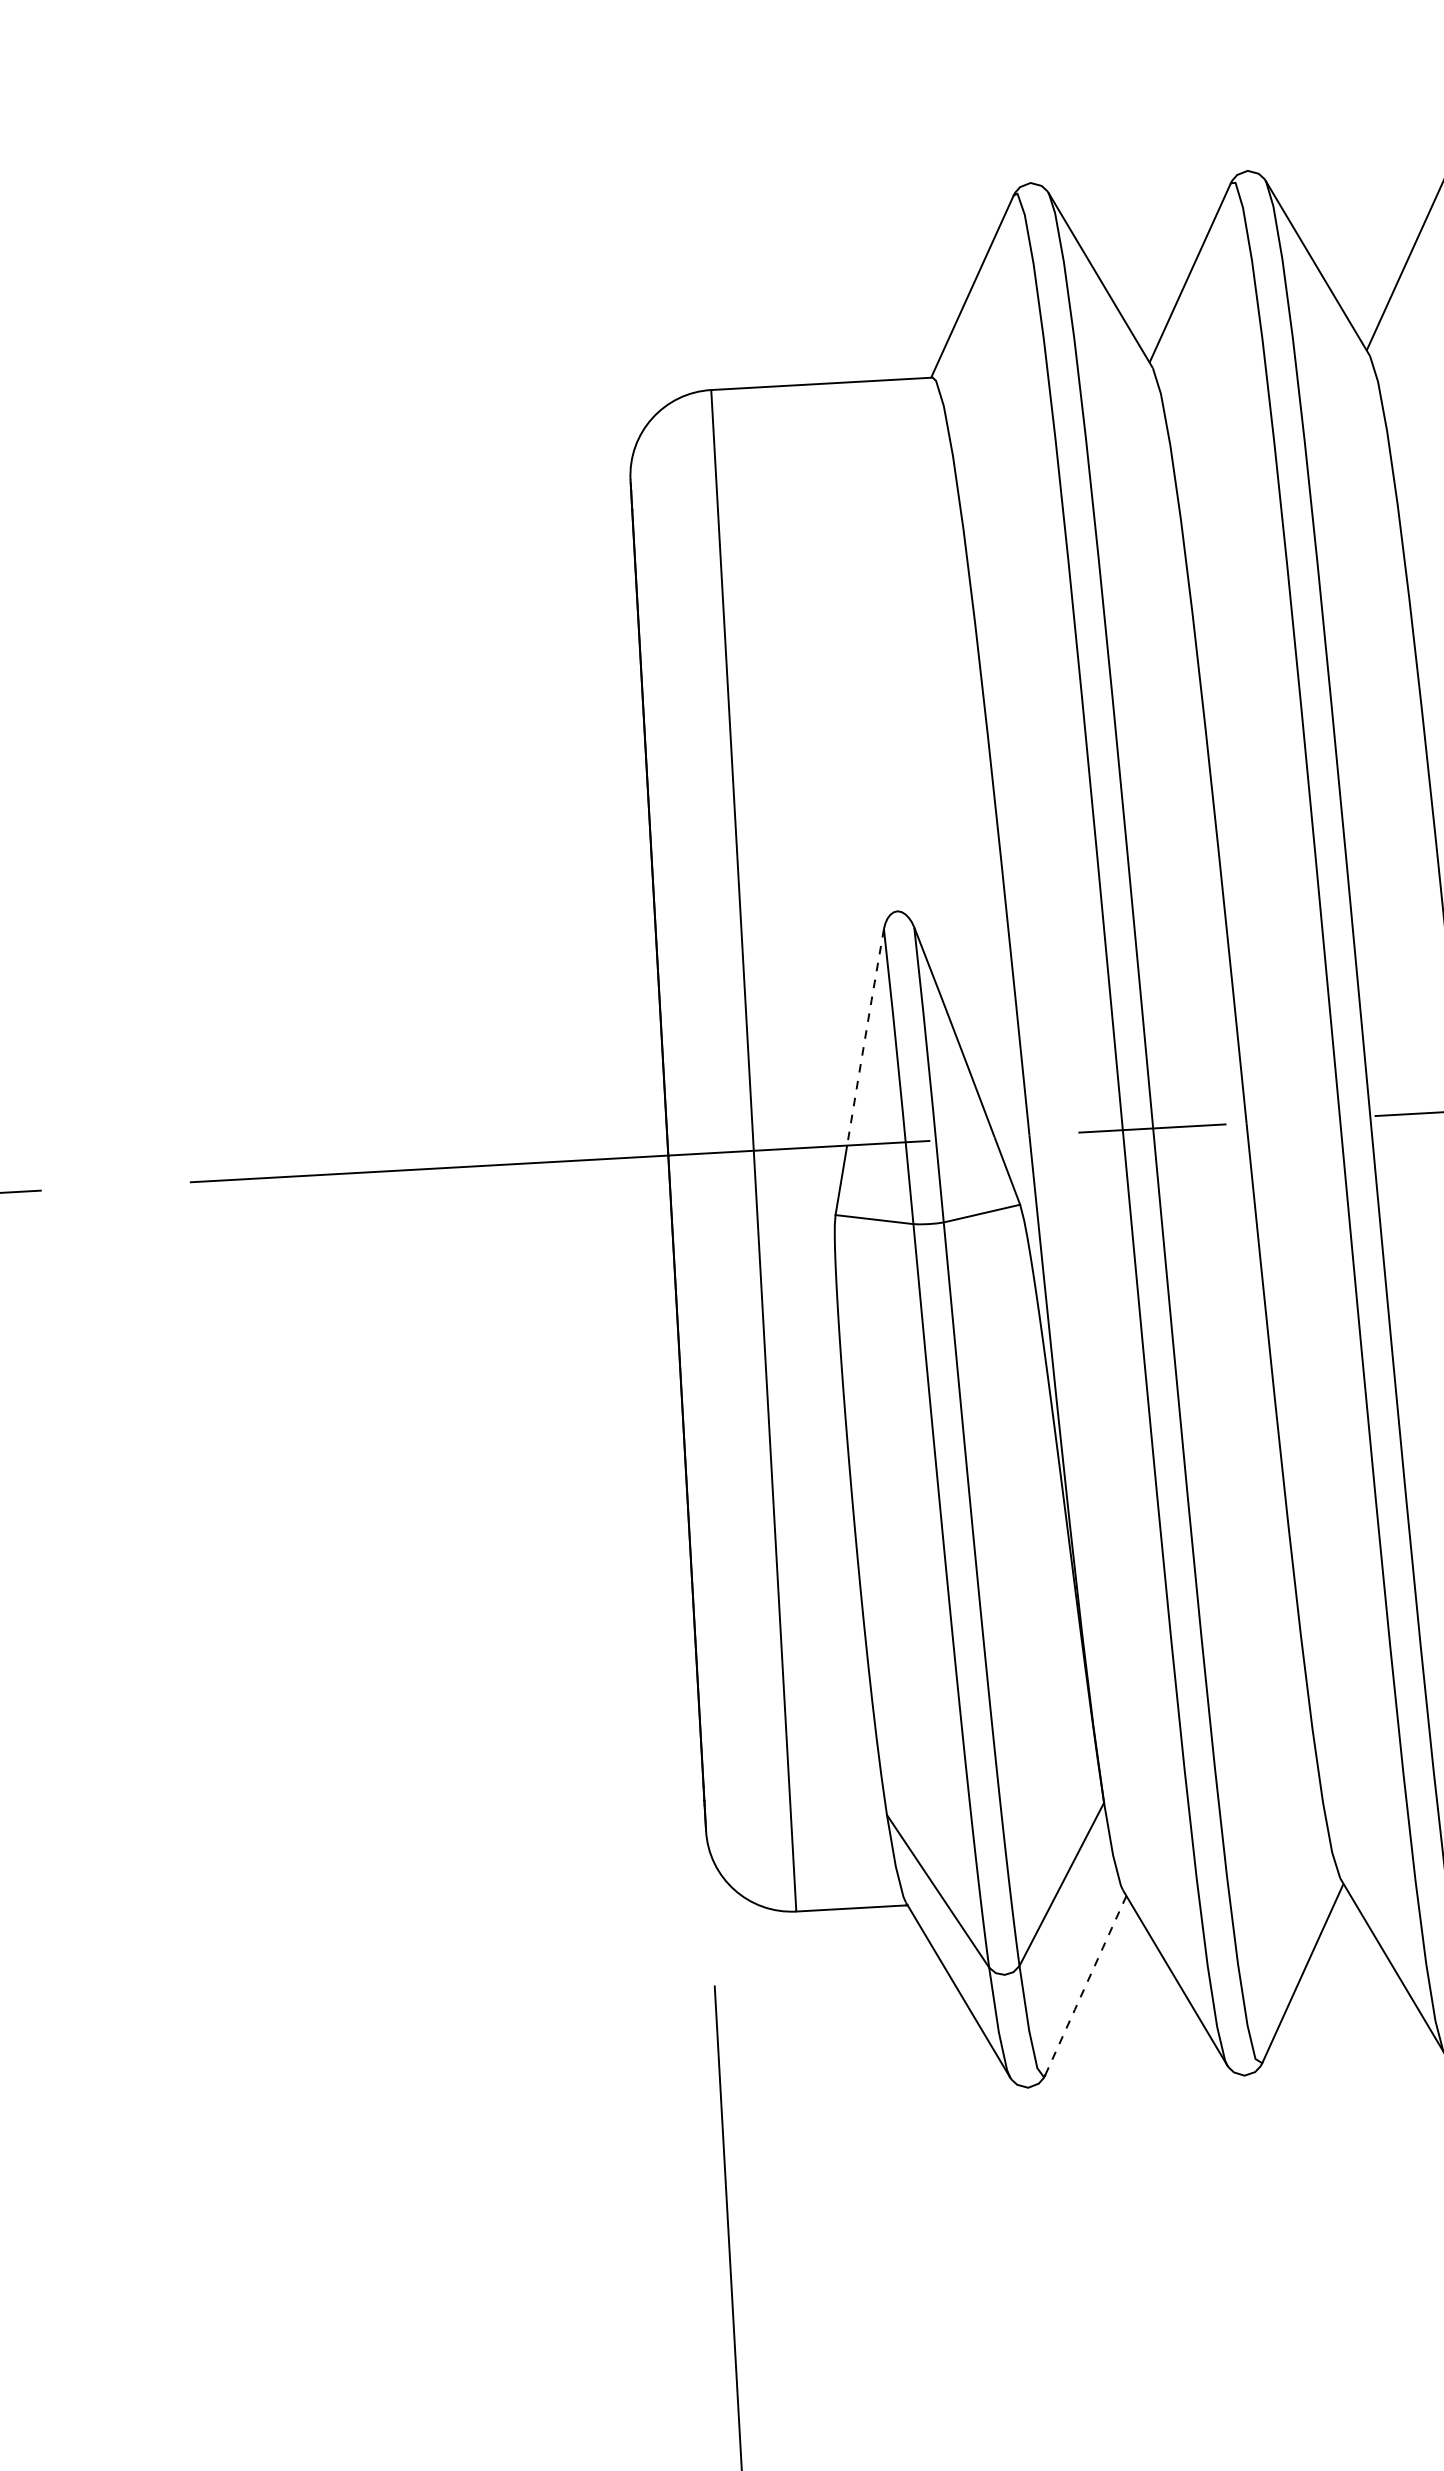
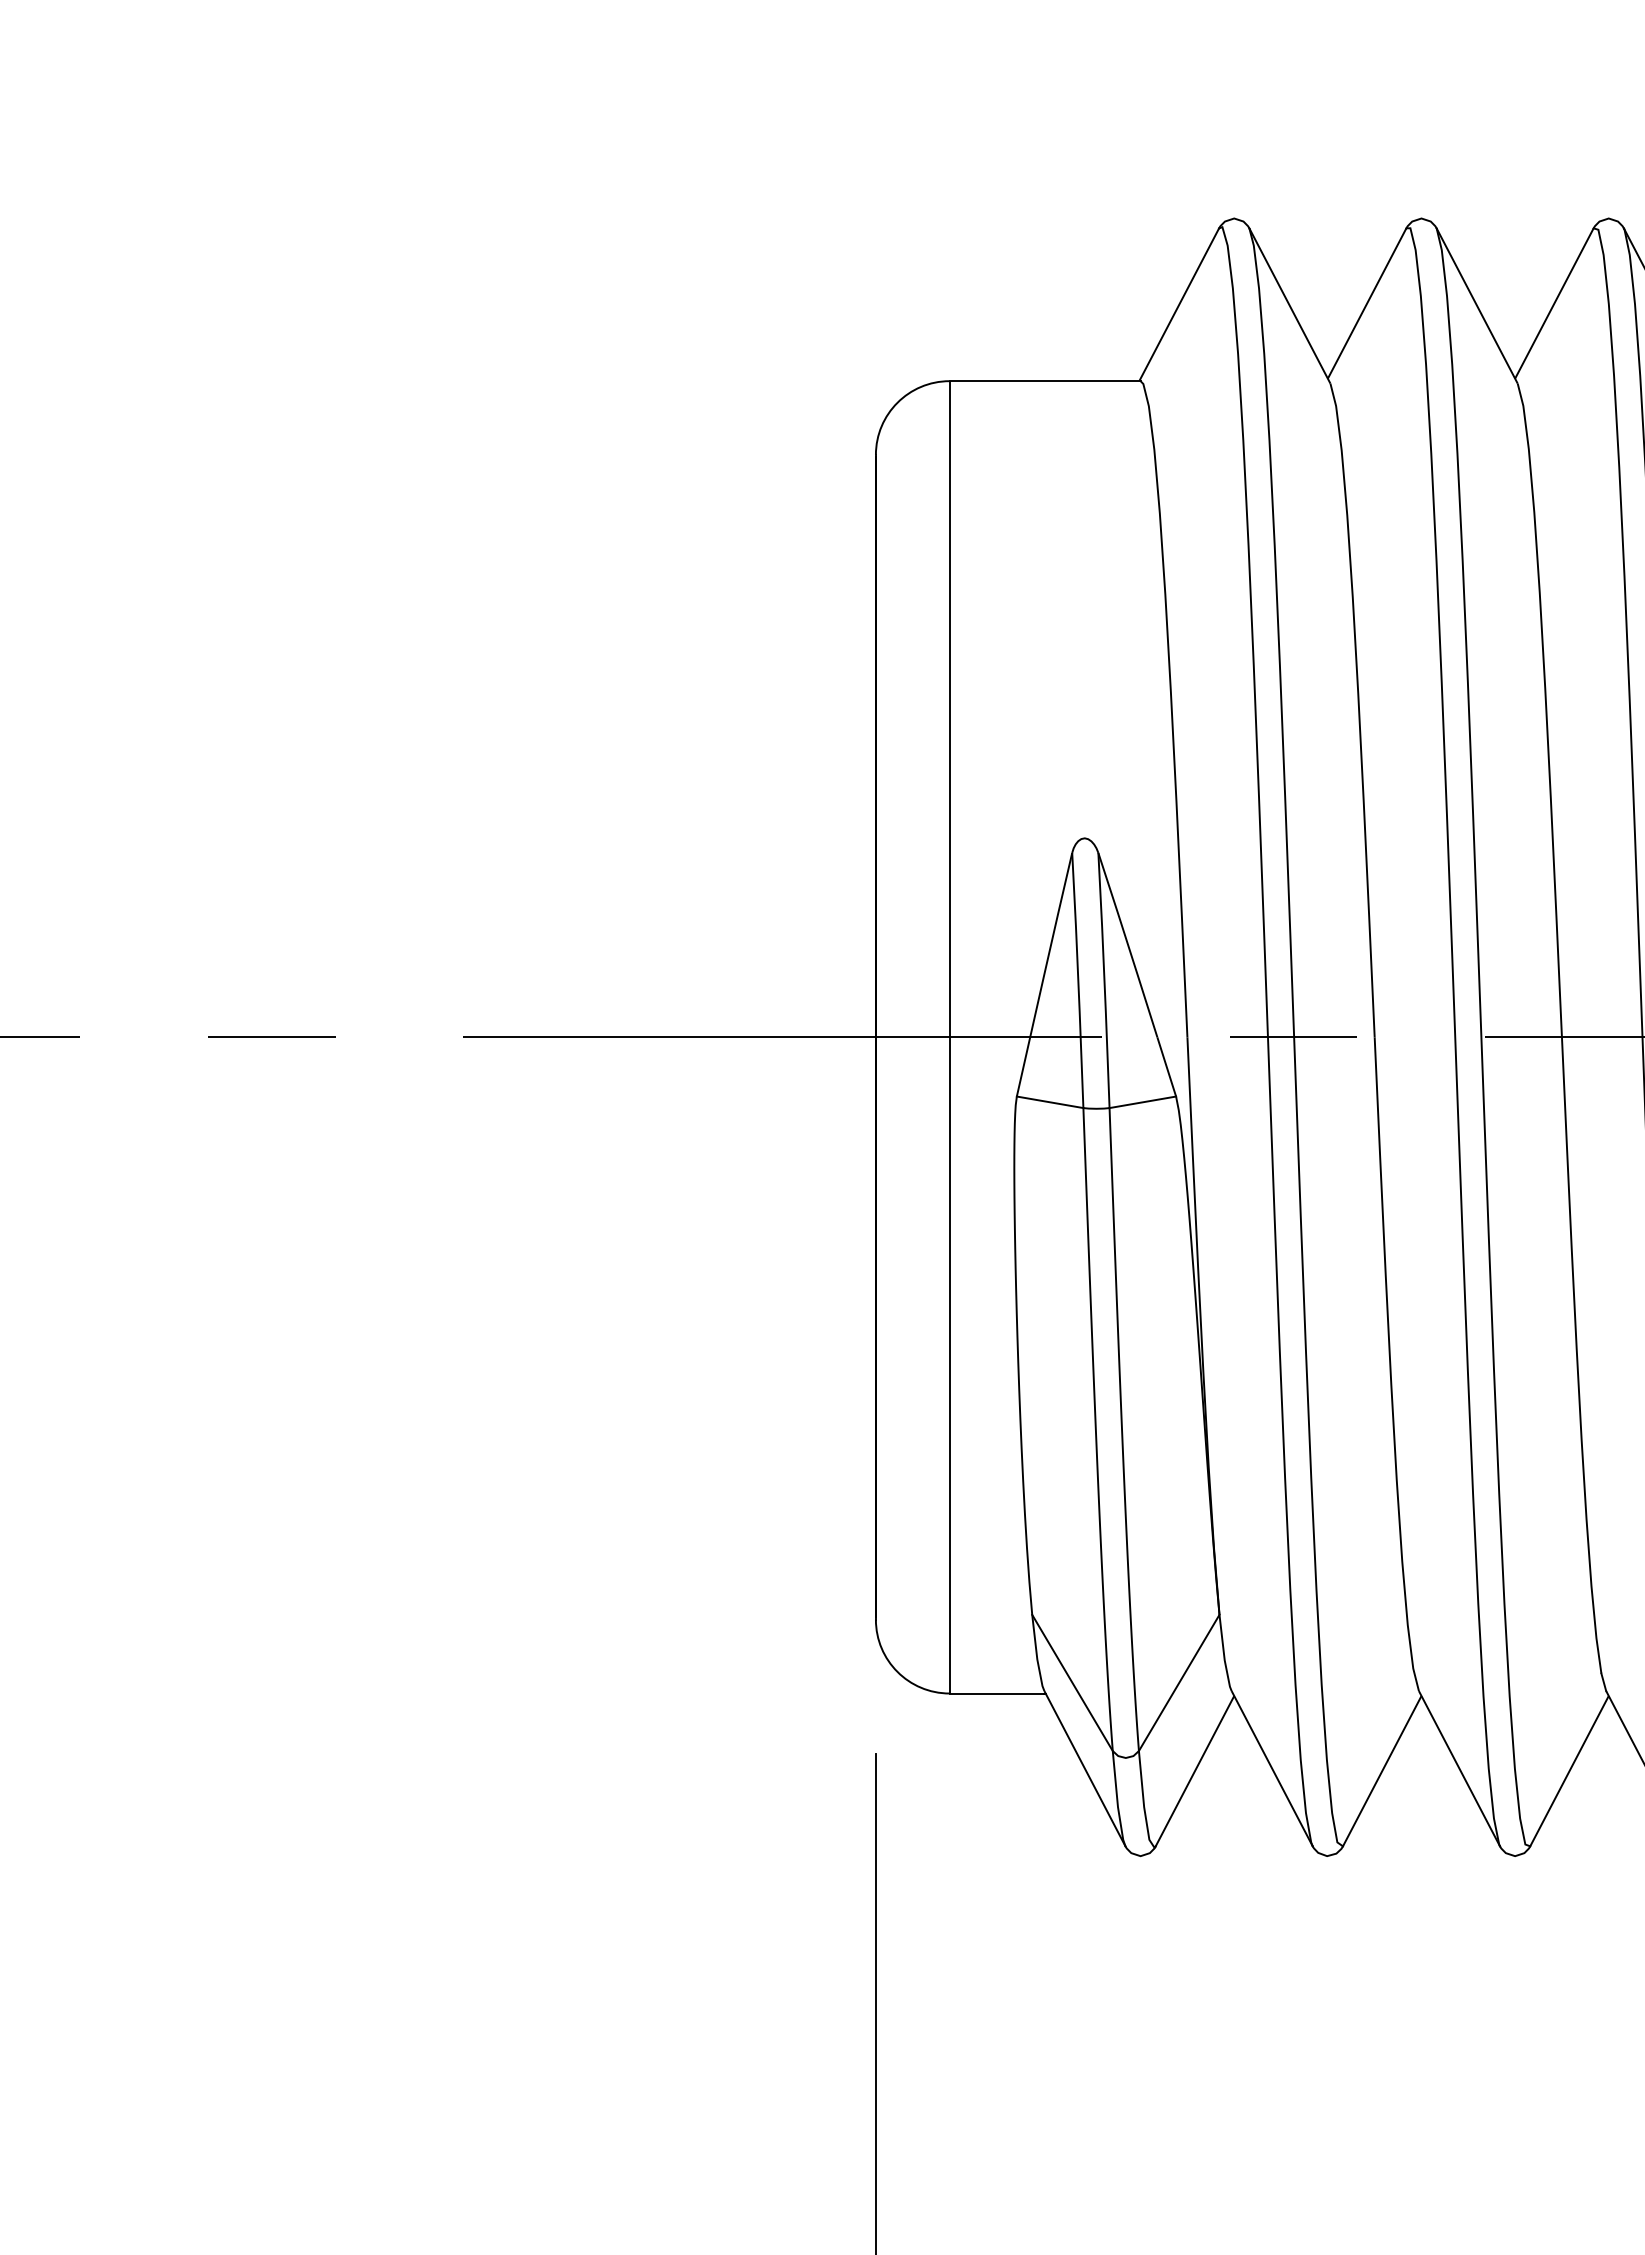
line: (864, 1037) -> (1050, 945), dashed -> solid
line: (1086, 1984) -> (1195, 1770), dashed -> solid

